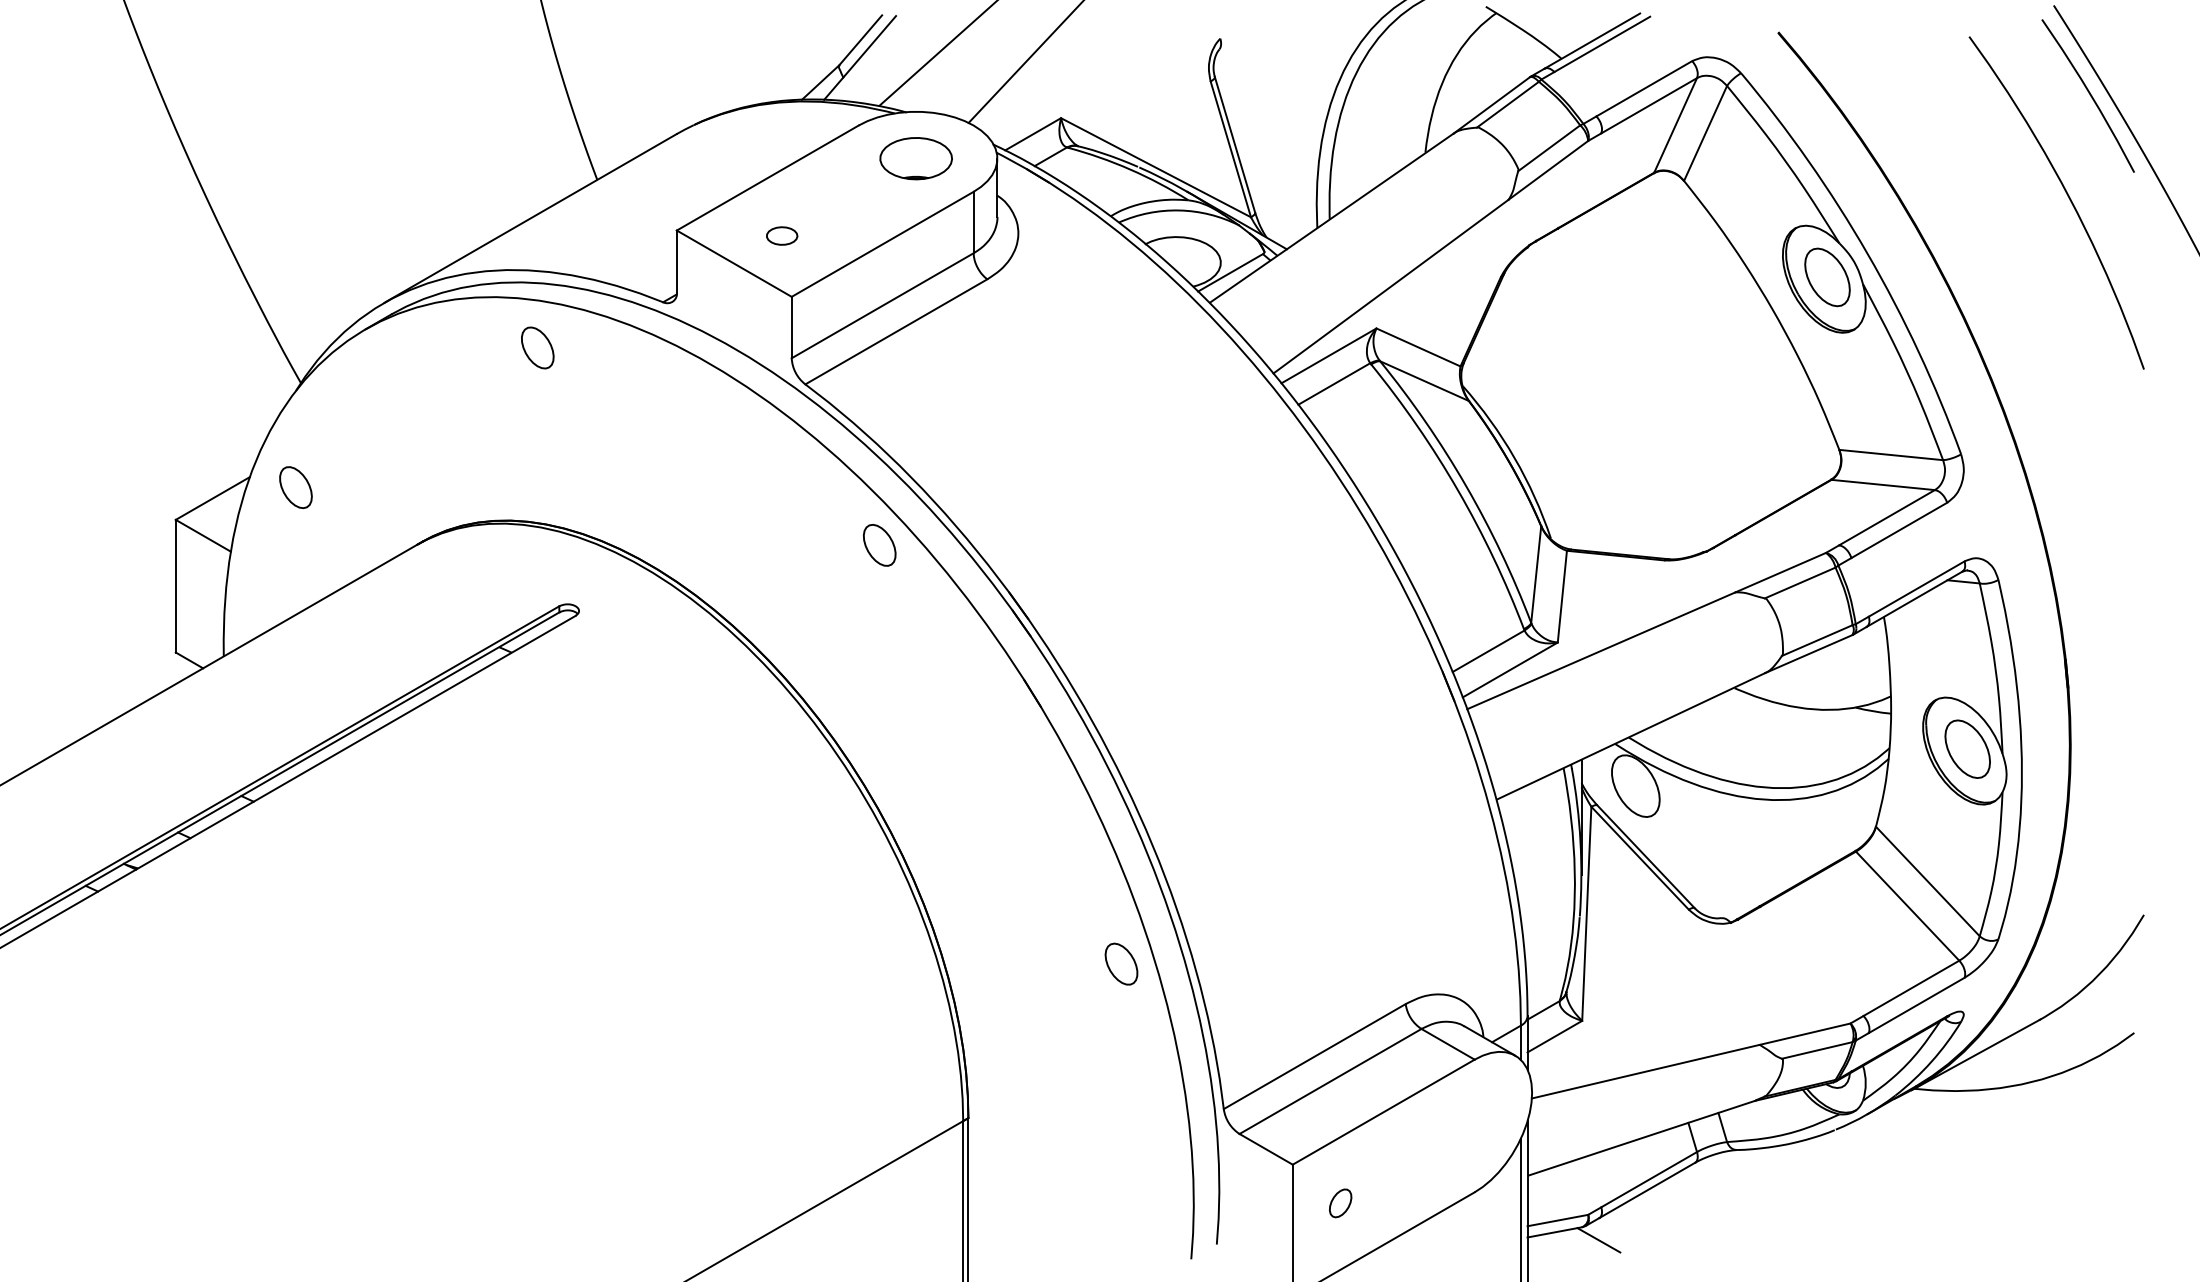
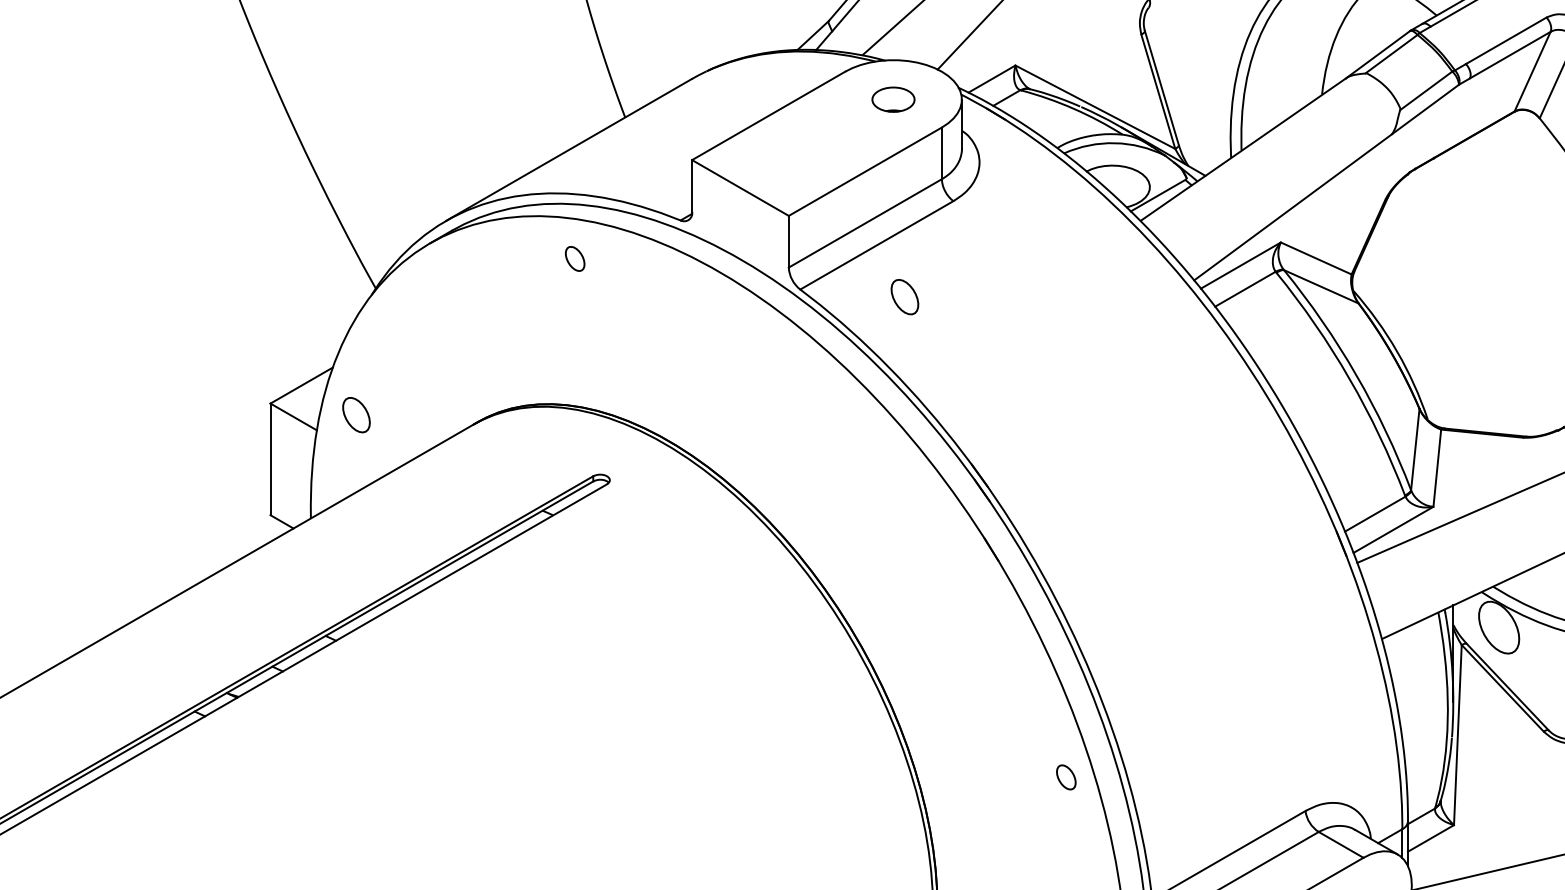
part: (915, 158) -> (892, 99), size x0.7
part: (782, 235) -> (781, 164), removed
part: (537, 347) -> (574, 258), size x0.7
part: (295, 487) -> (356, 415), moved
part: (879, 545) -> (904, 297), moved
part: (1121, 963) -> (1066, 776), size x0.7

